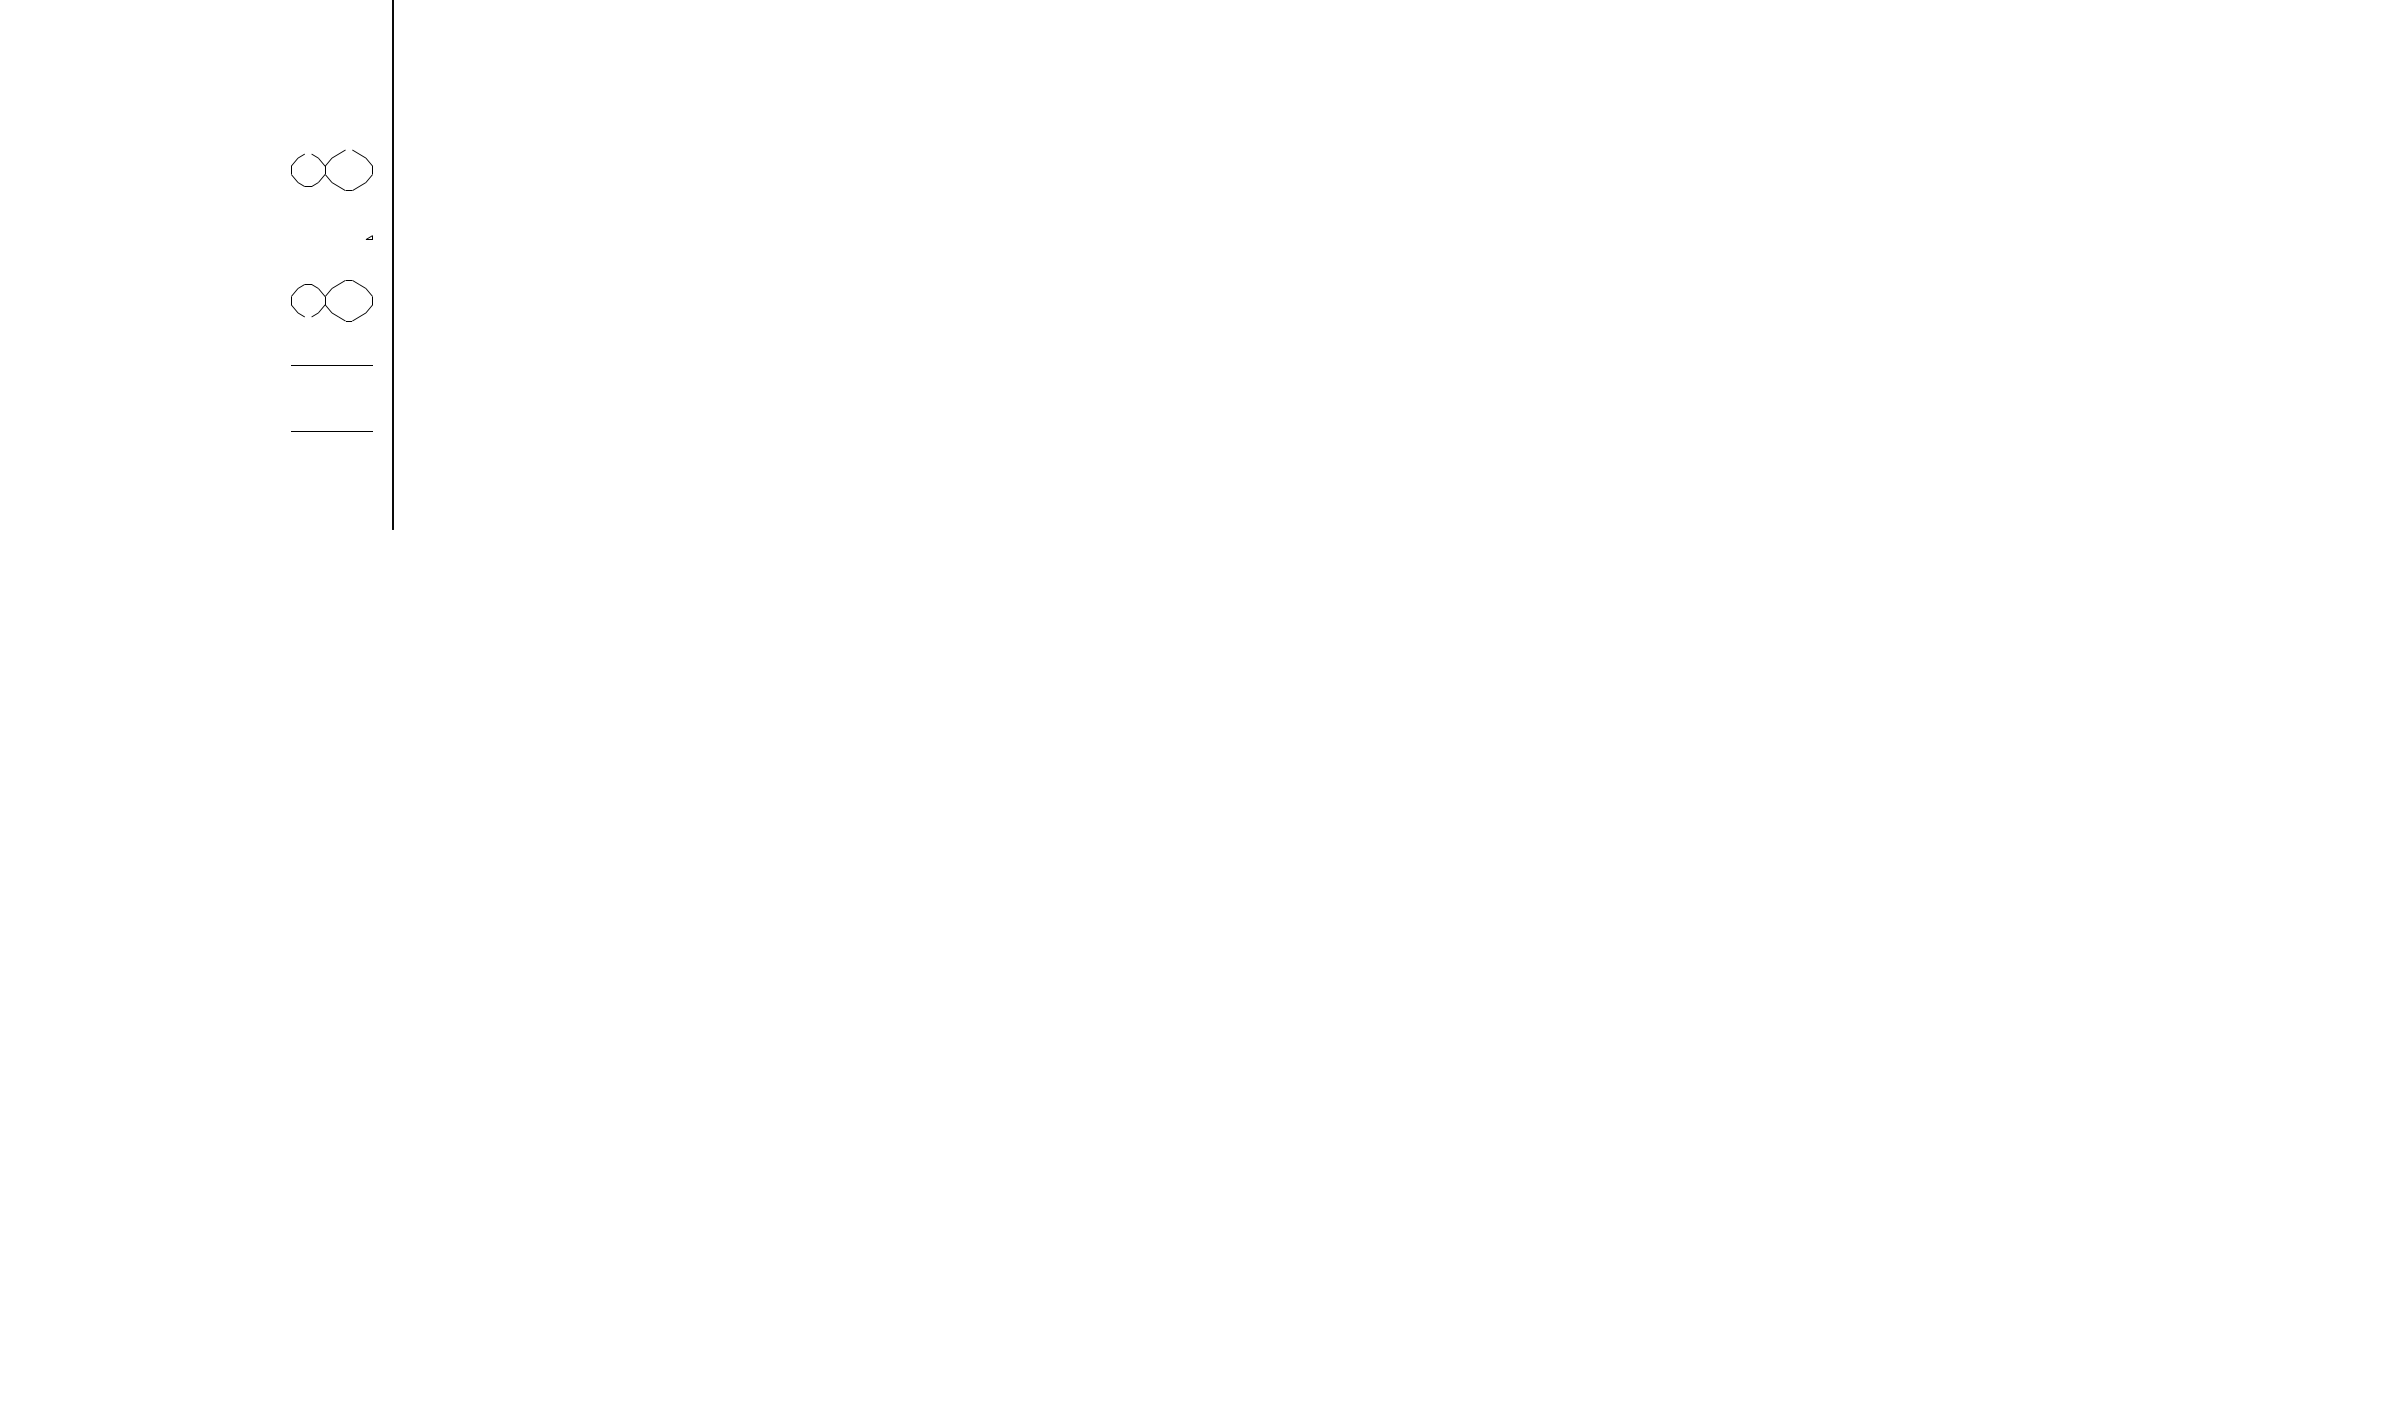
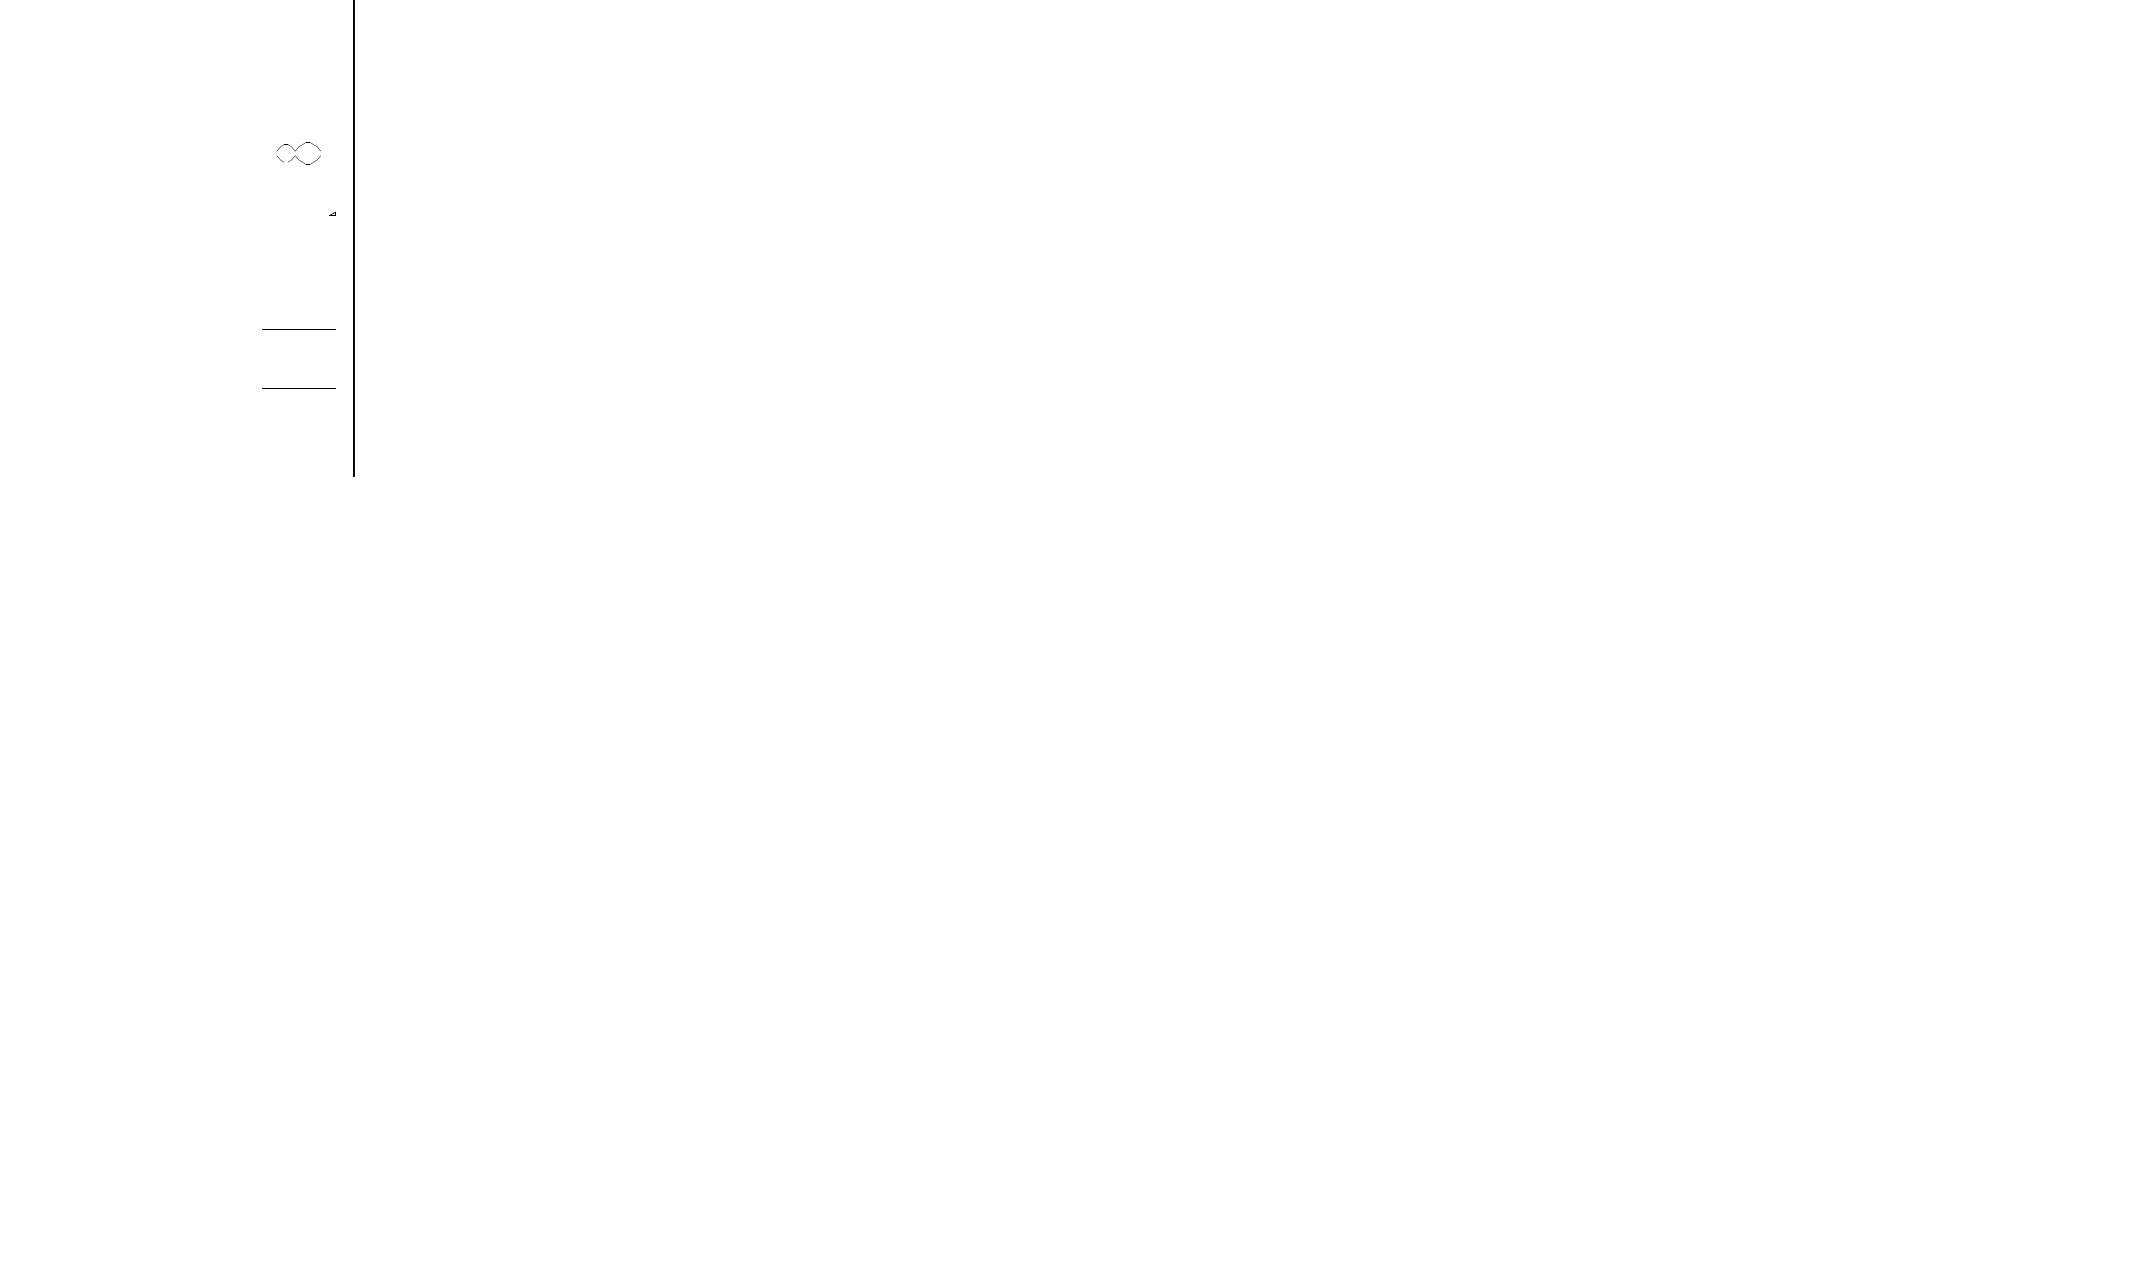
part: (331, 170) -> (298, 153), size x0.6
part: (331, 300) -> (298, 270), removed

